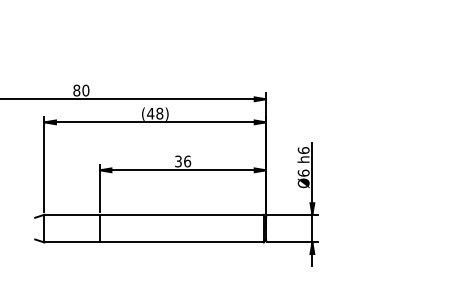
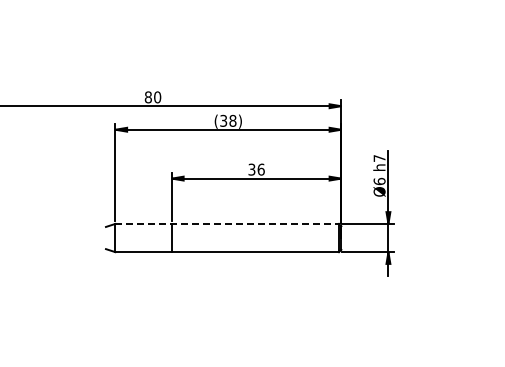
text: (150, 113) -> (223, 120), (48) -> (38)
text: (303, 149) -> (379, 157), h6 -> h7
line: (154, 214) -> (227, 223), solid -> dashed

